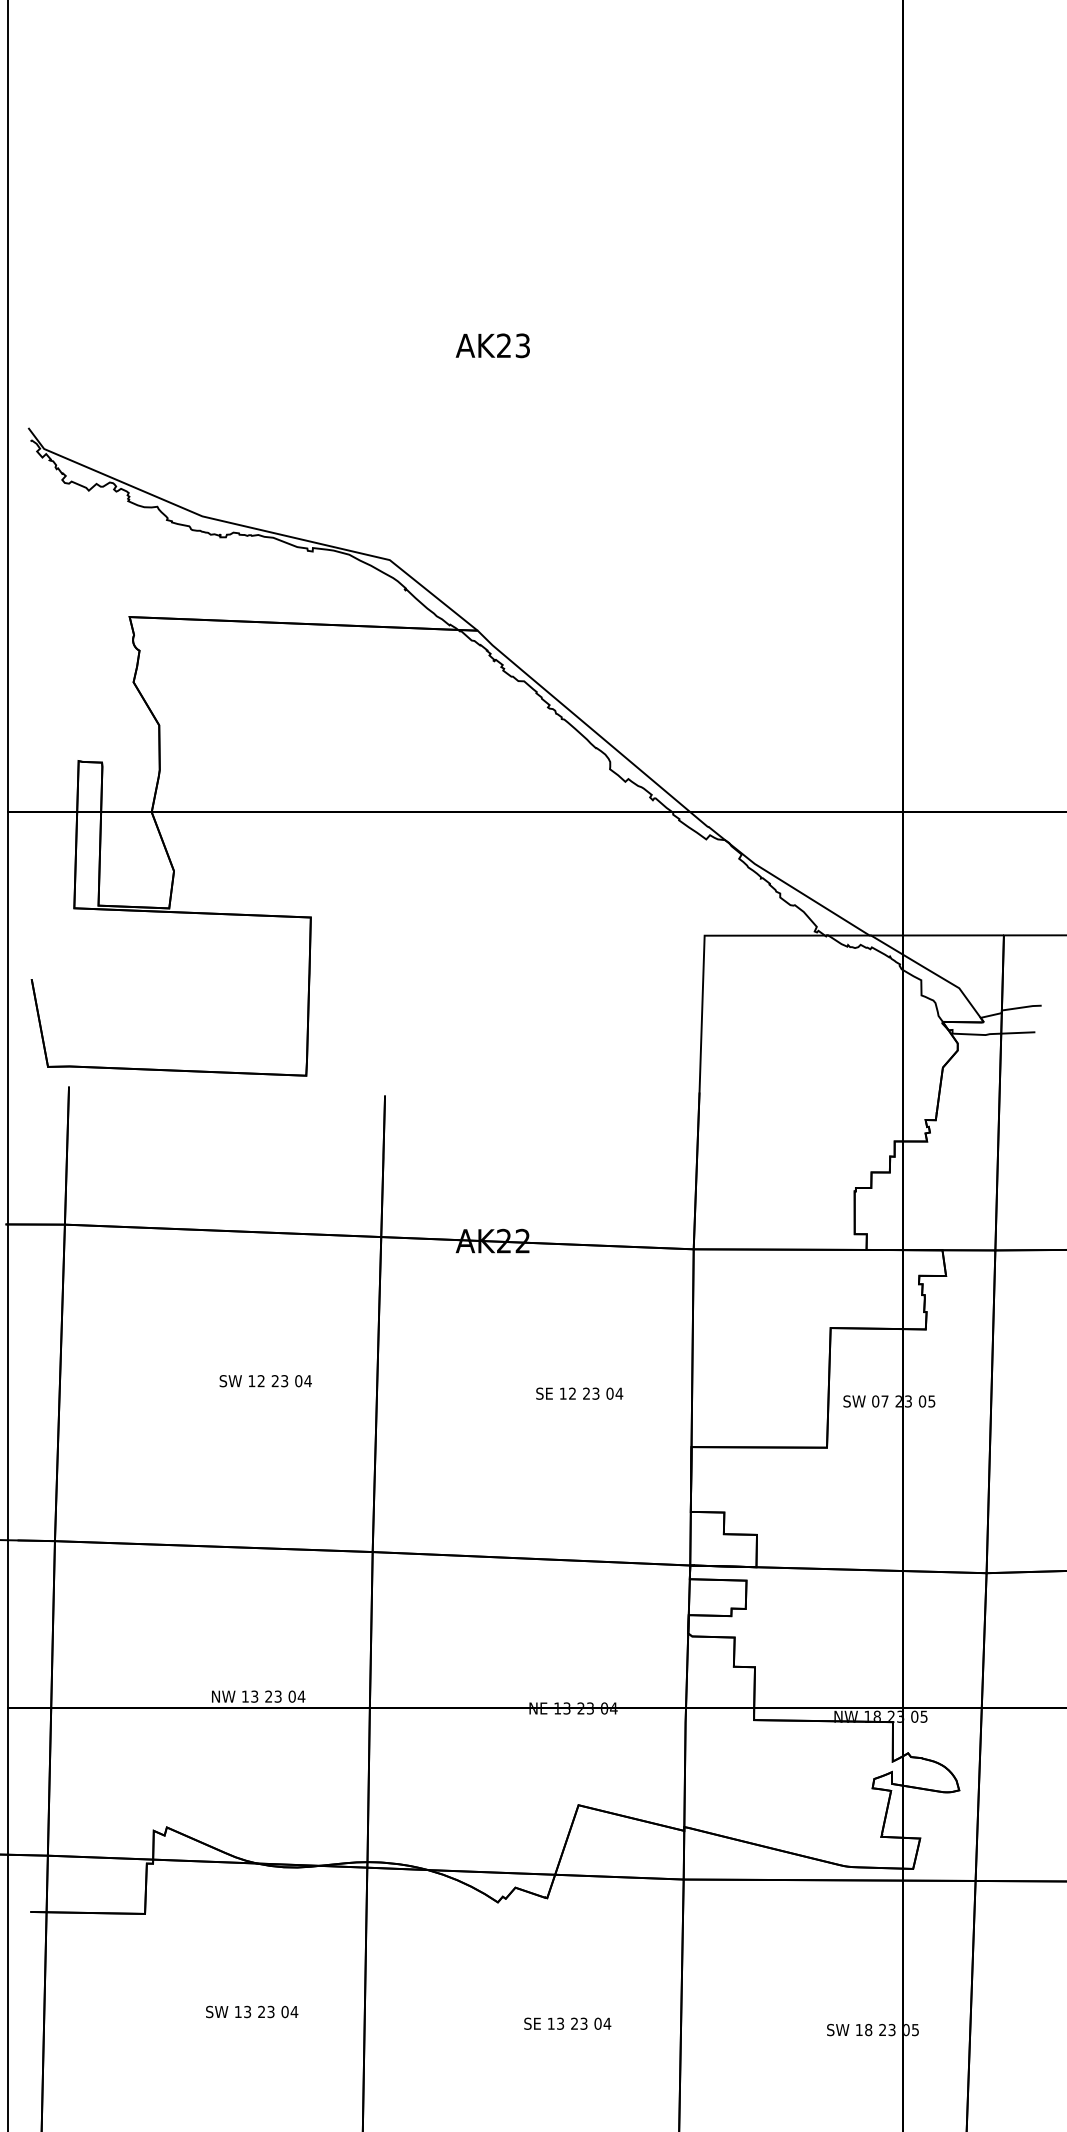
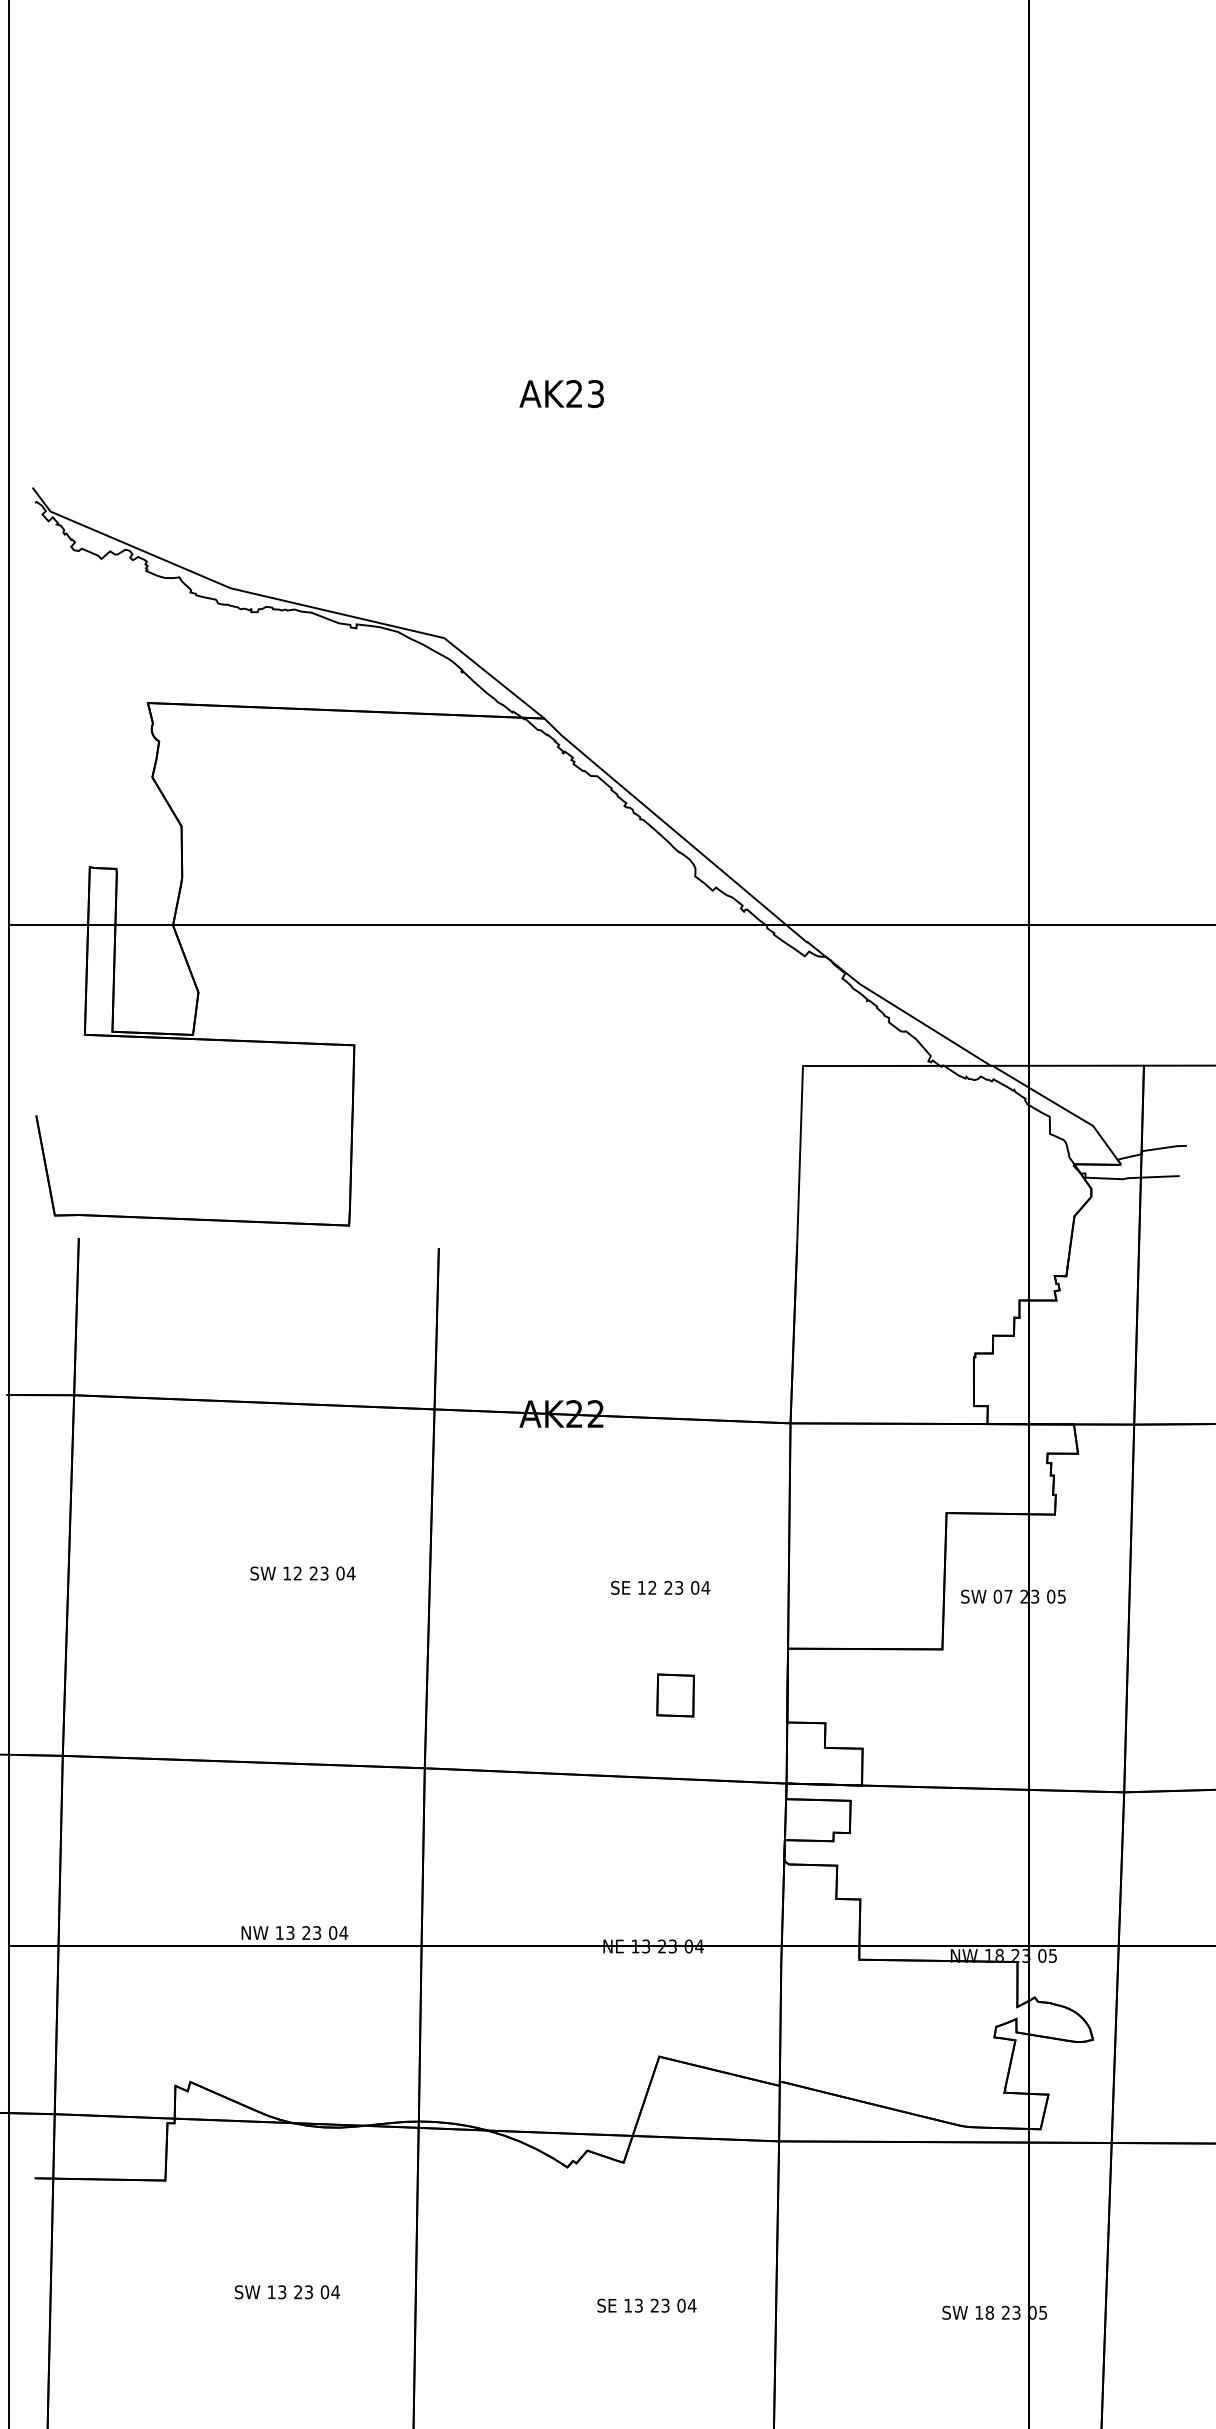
part: (592, 1487) -> (675, 1694), added

